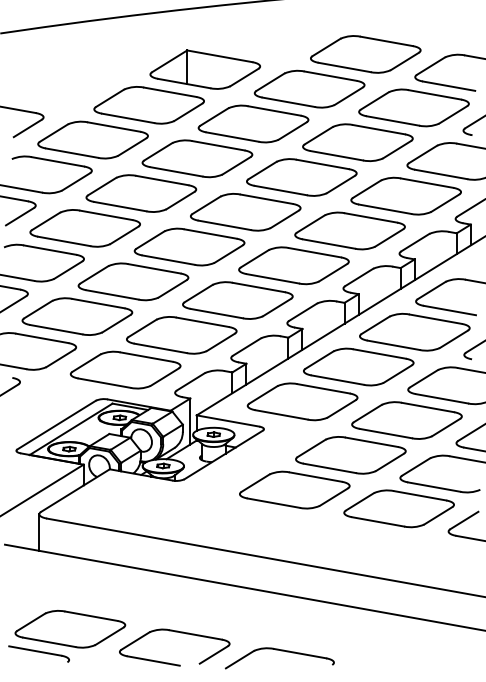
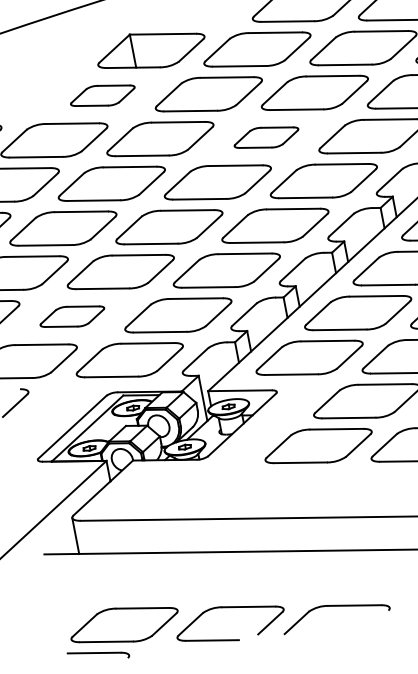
part: (148, 105) -> (102, 95), size x0.6
part: (301, 177) -> (266, 137), size x0.6
part: (77, 316) -> (72, 316), size x0.6

